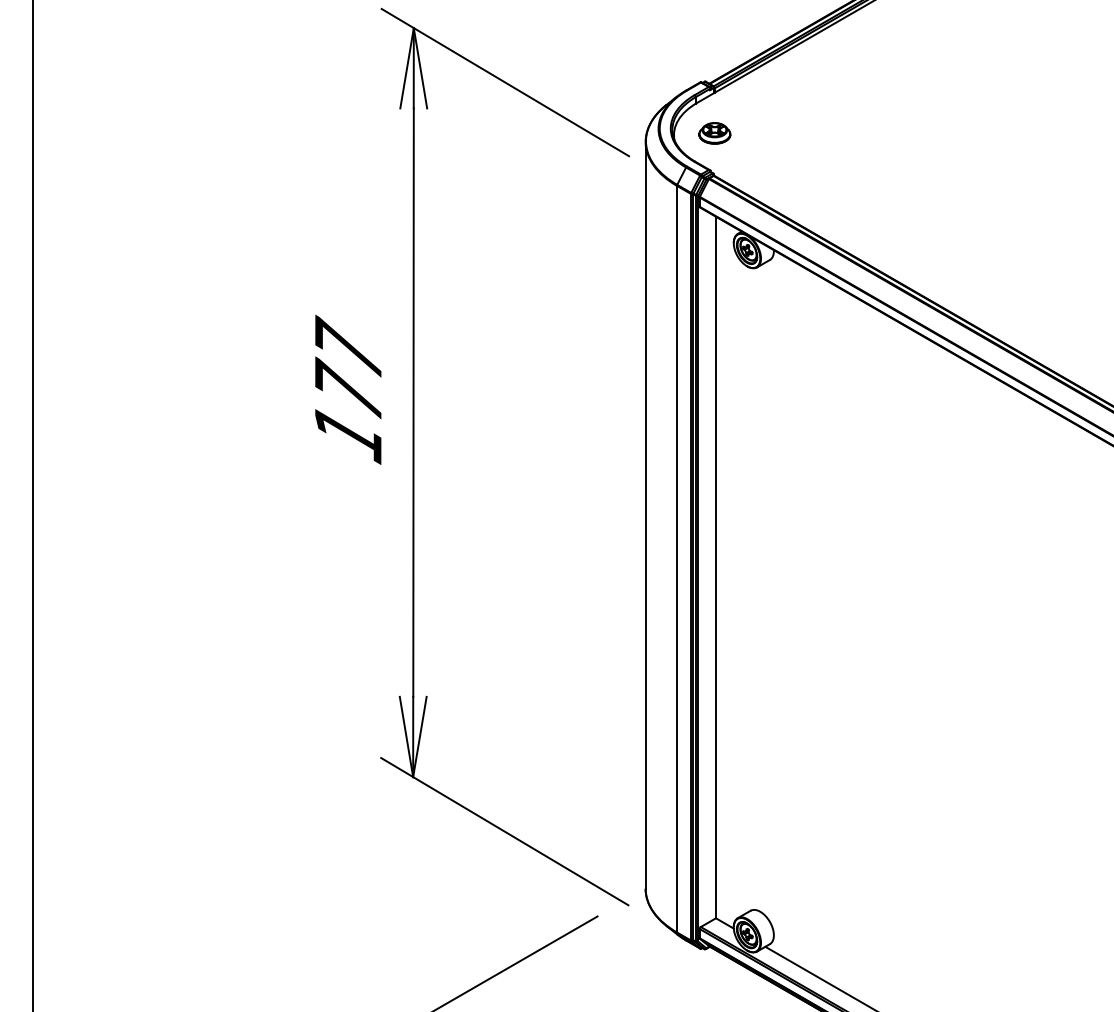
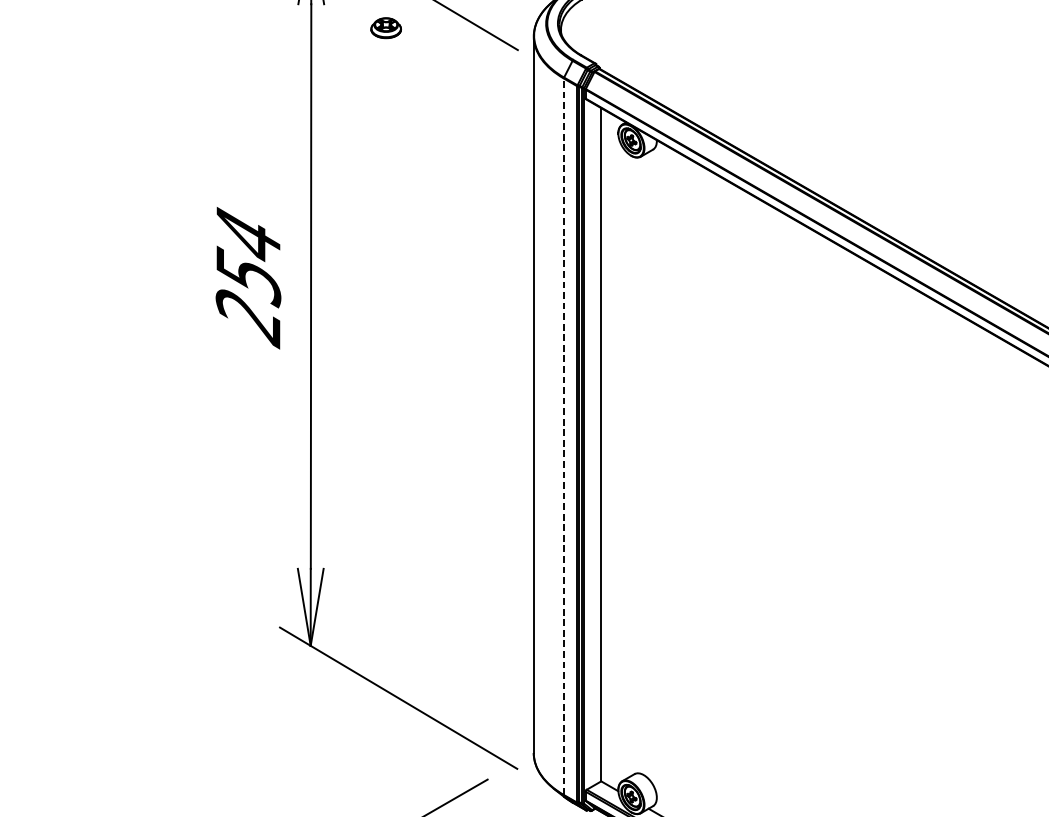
part: (714, 133) -> (385, 28), moved
text: (348, 391) -> (248, 275), 177 -> 254
line: (676, 558) -> (563, 436), solid -> dashed

